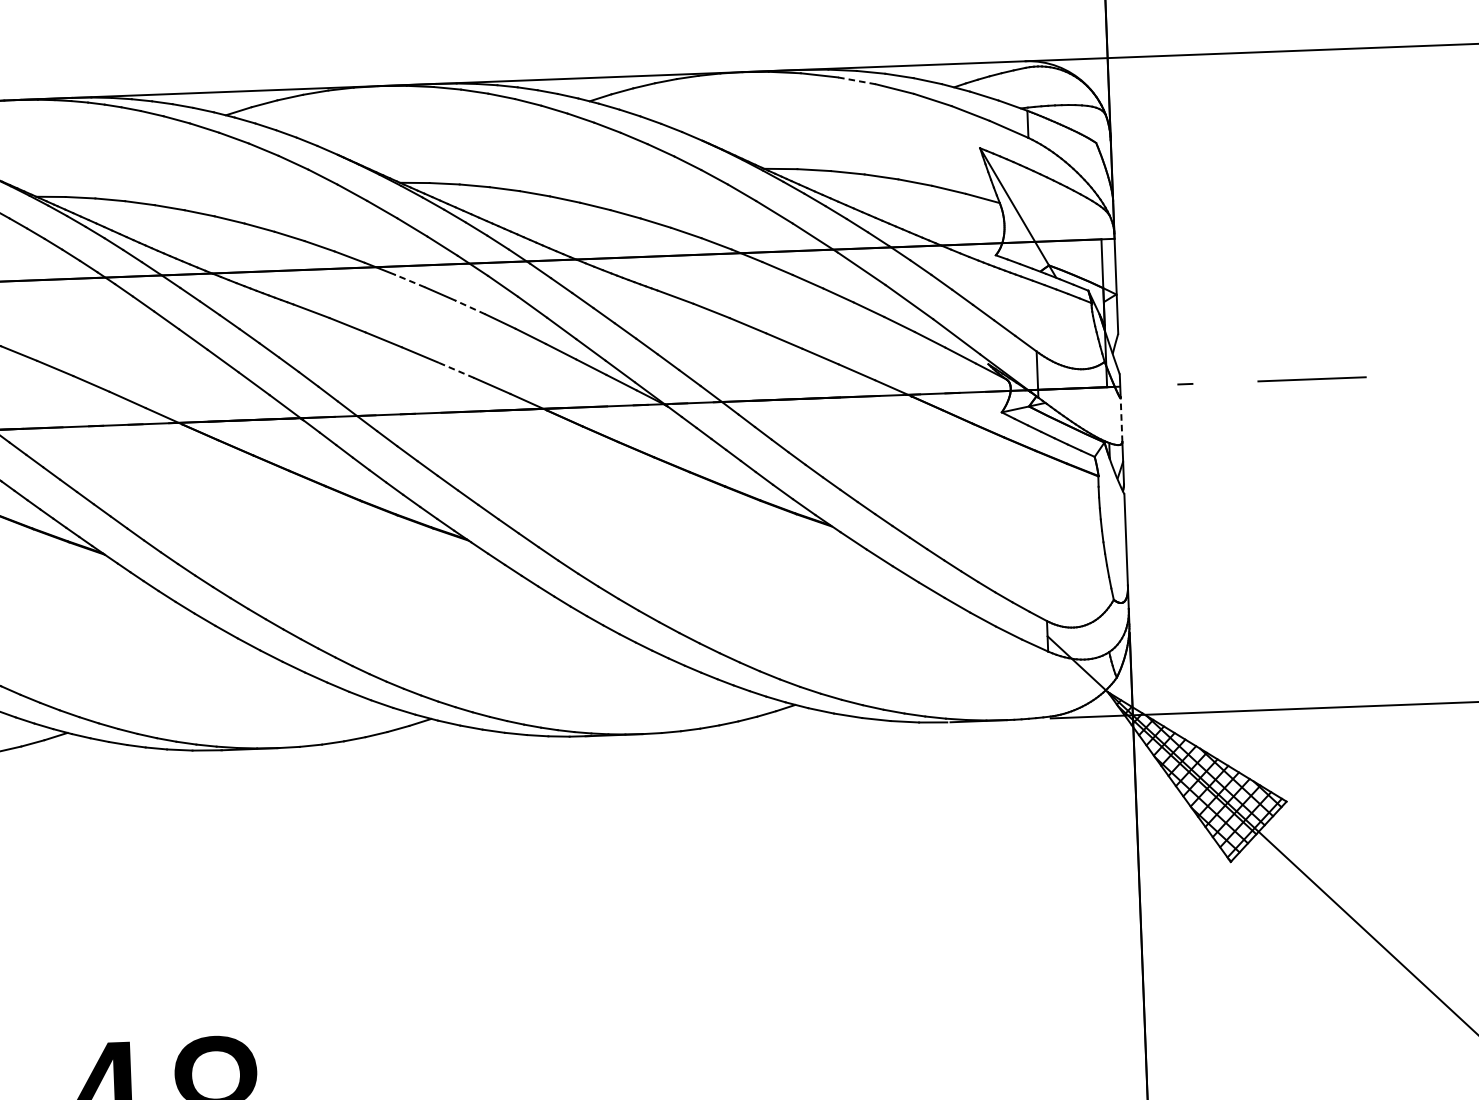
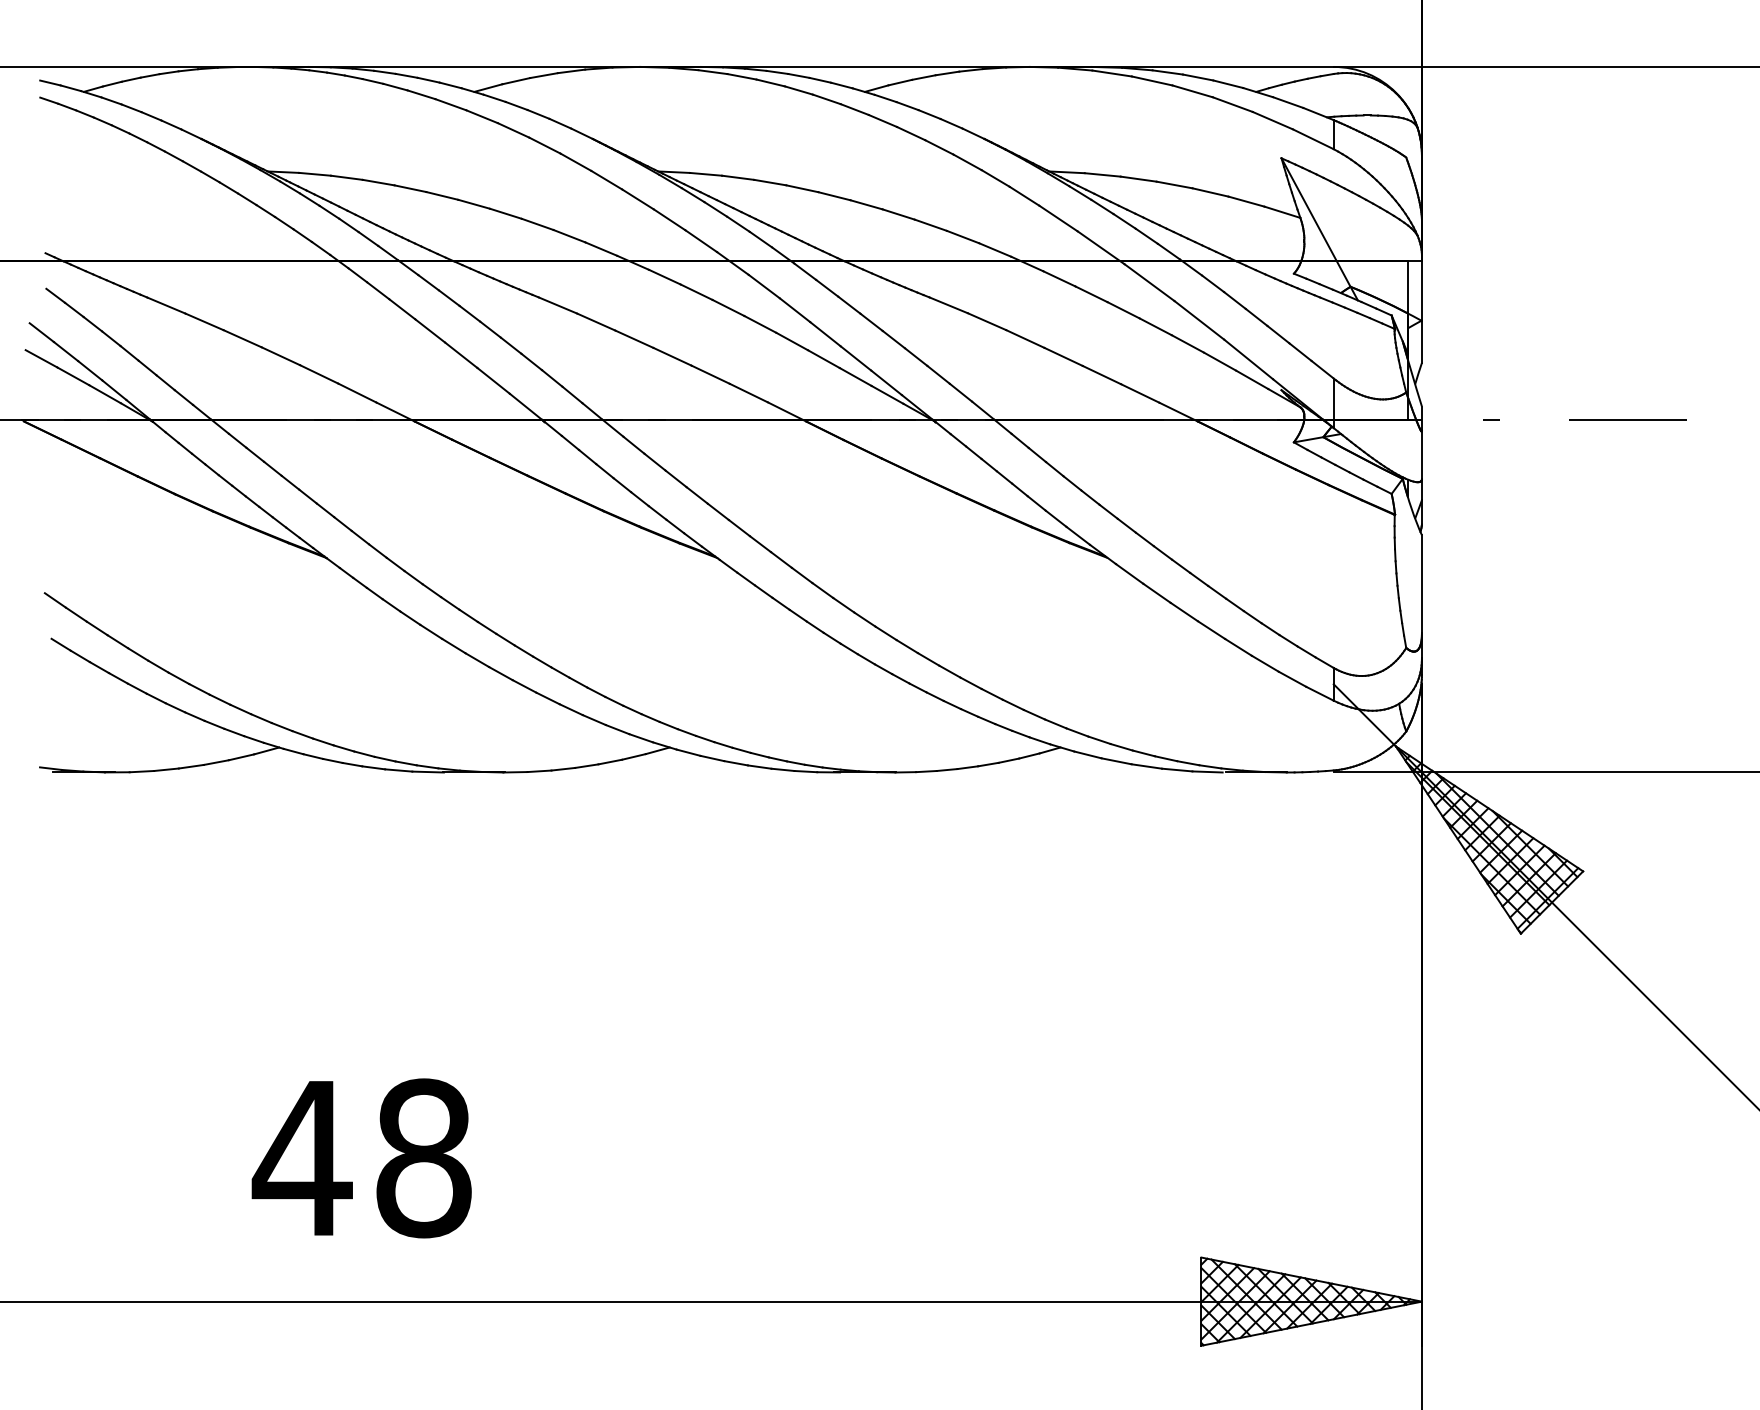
line: (857, 80) -> (1152, 80), dashed -> solid
line: (409, 281) -> (664, 277), dashed -> solid
line: (470, 306) -> (728, 307), dashed -> solid
line: (456, 370) -> (710, 374), dashed -> solid
line: (1121, 419) -> (1421, 454), dashed -> solid

